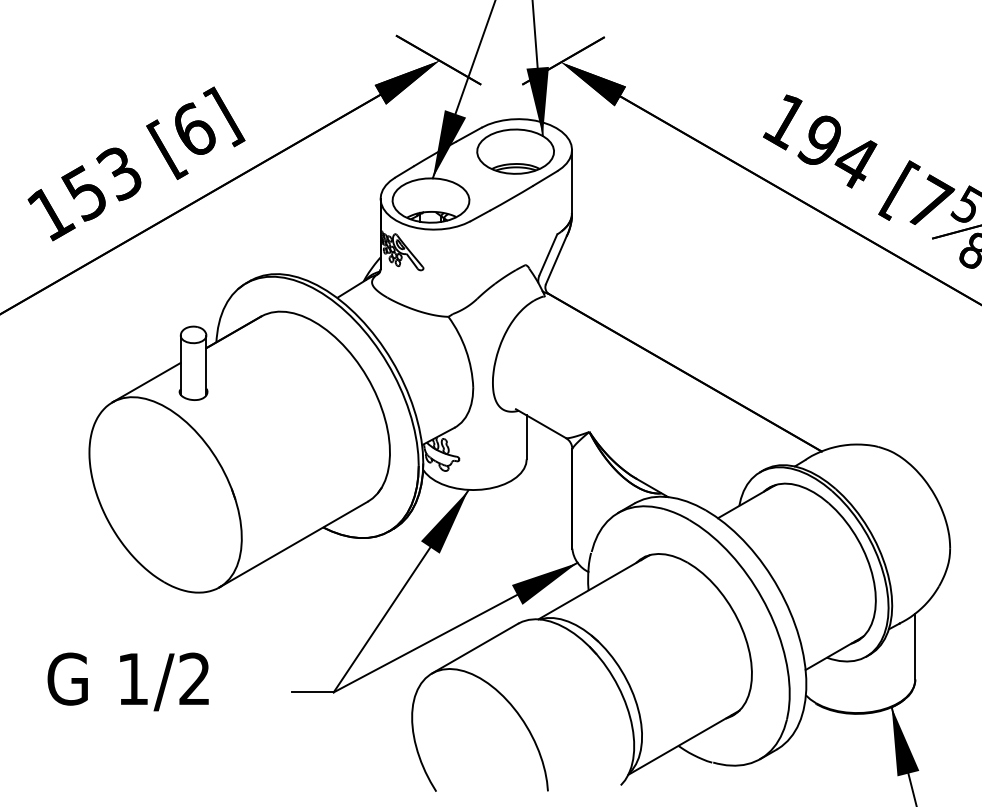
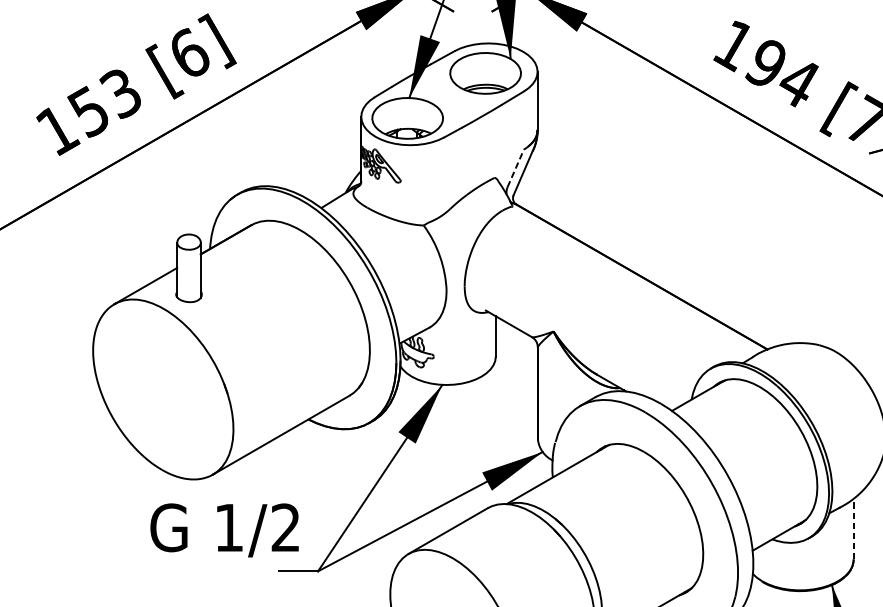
line: (548, 254) -> (515, 168), solid -> dashed
line: (915, 646) -> (853, 529), solid -> dashed
text: (127, 681) -> (223, 530), moved

